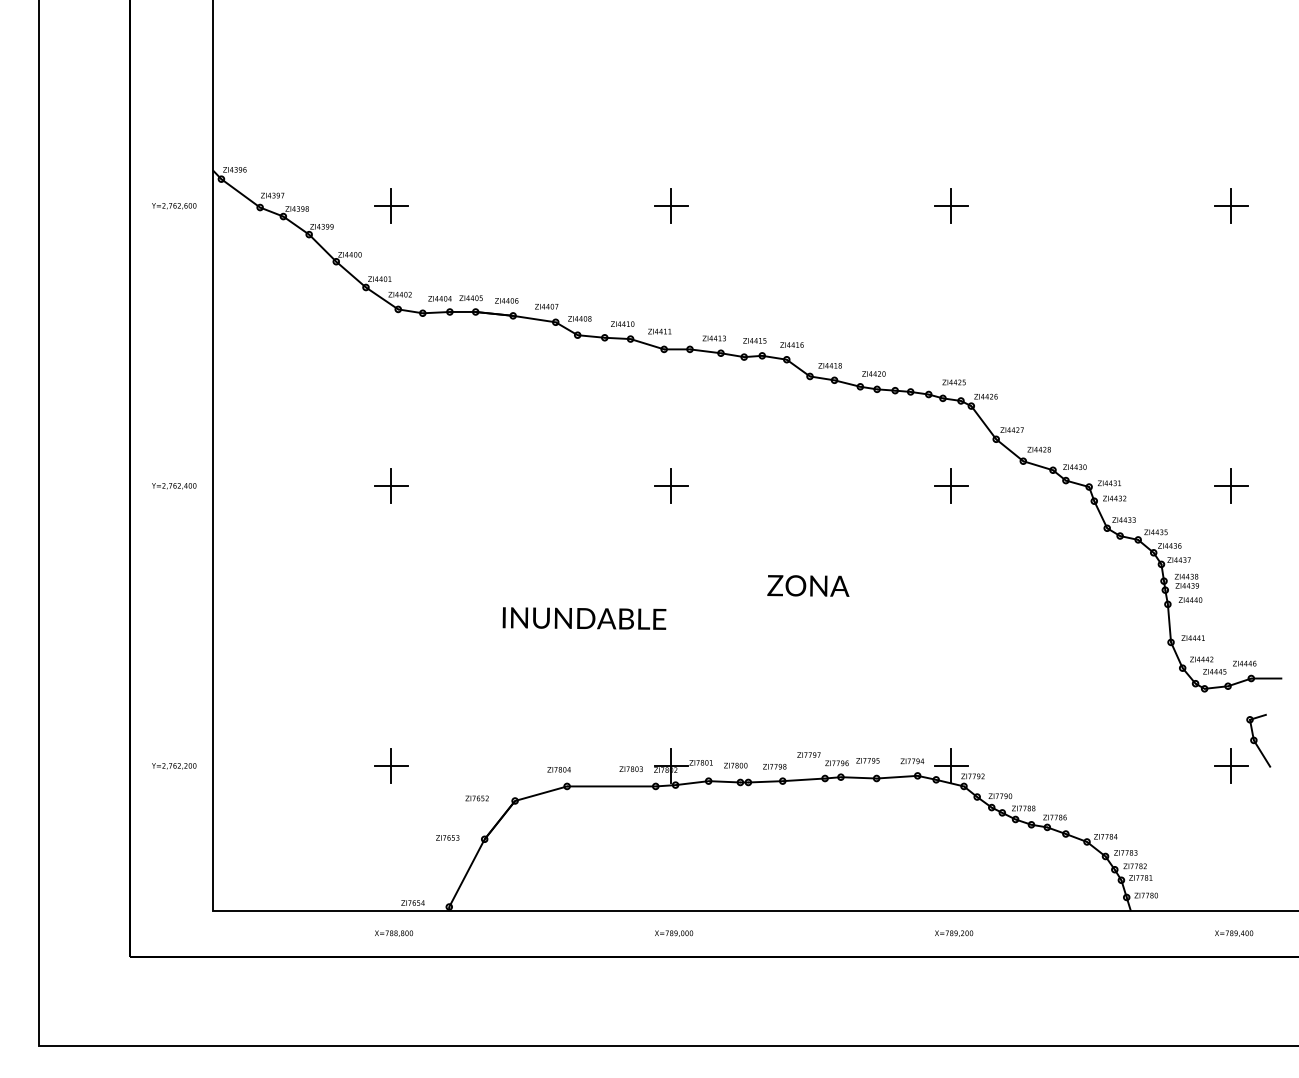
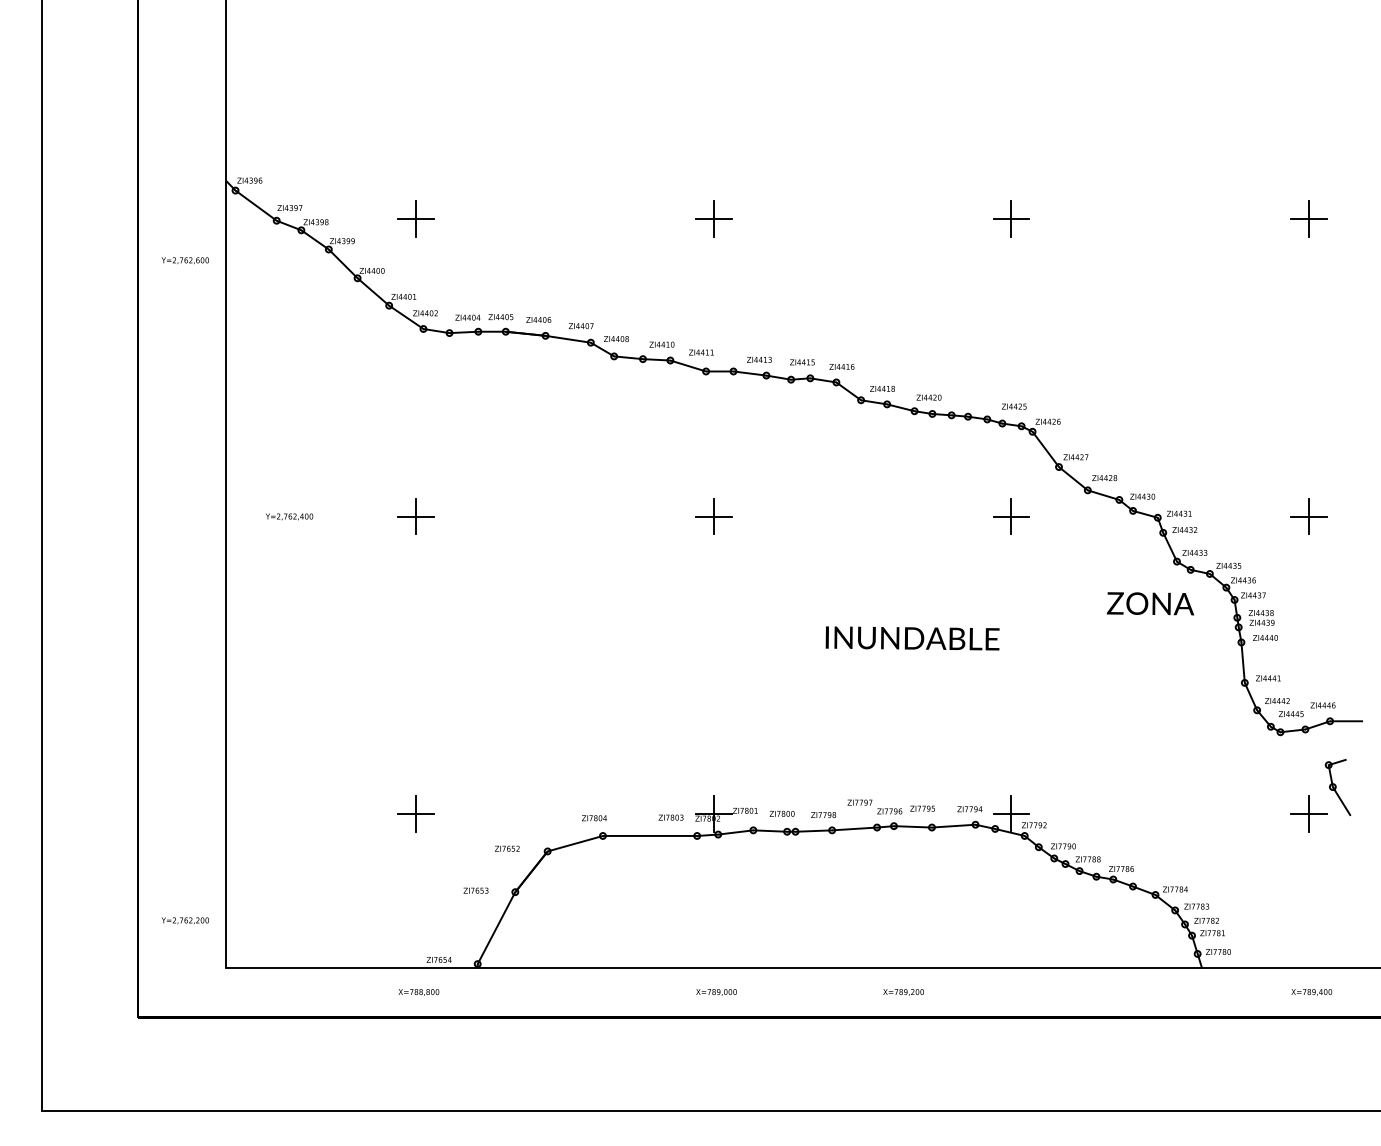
text: (174, 206) -> (185, 261), moved
text: (174, 486) -> (289, 517), moved
text: (675, 602) -> (1009, 621), moved
text: (174, 766) -> (185, 921), moved
text: (954, 933) -> (904, 992), moved

